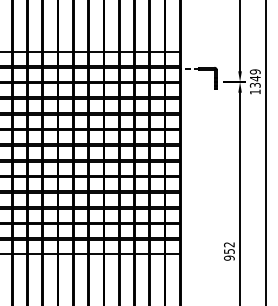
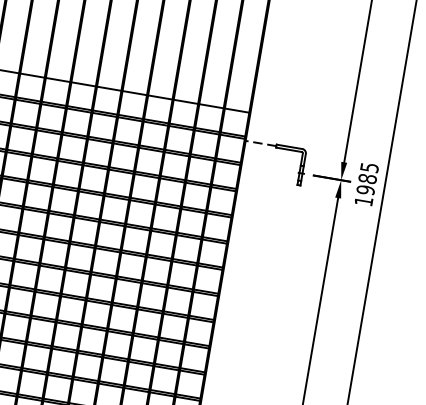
text: (254, 78) -> (366, 178), 1349 -> 1985

